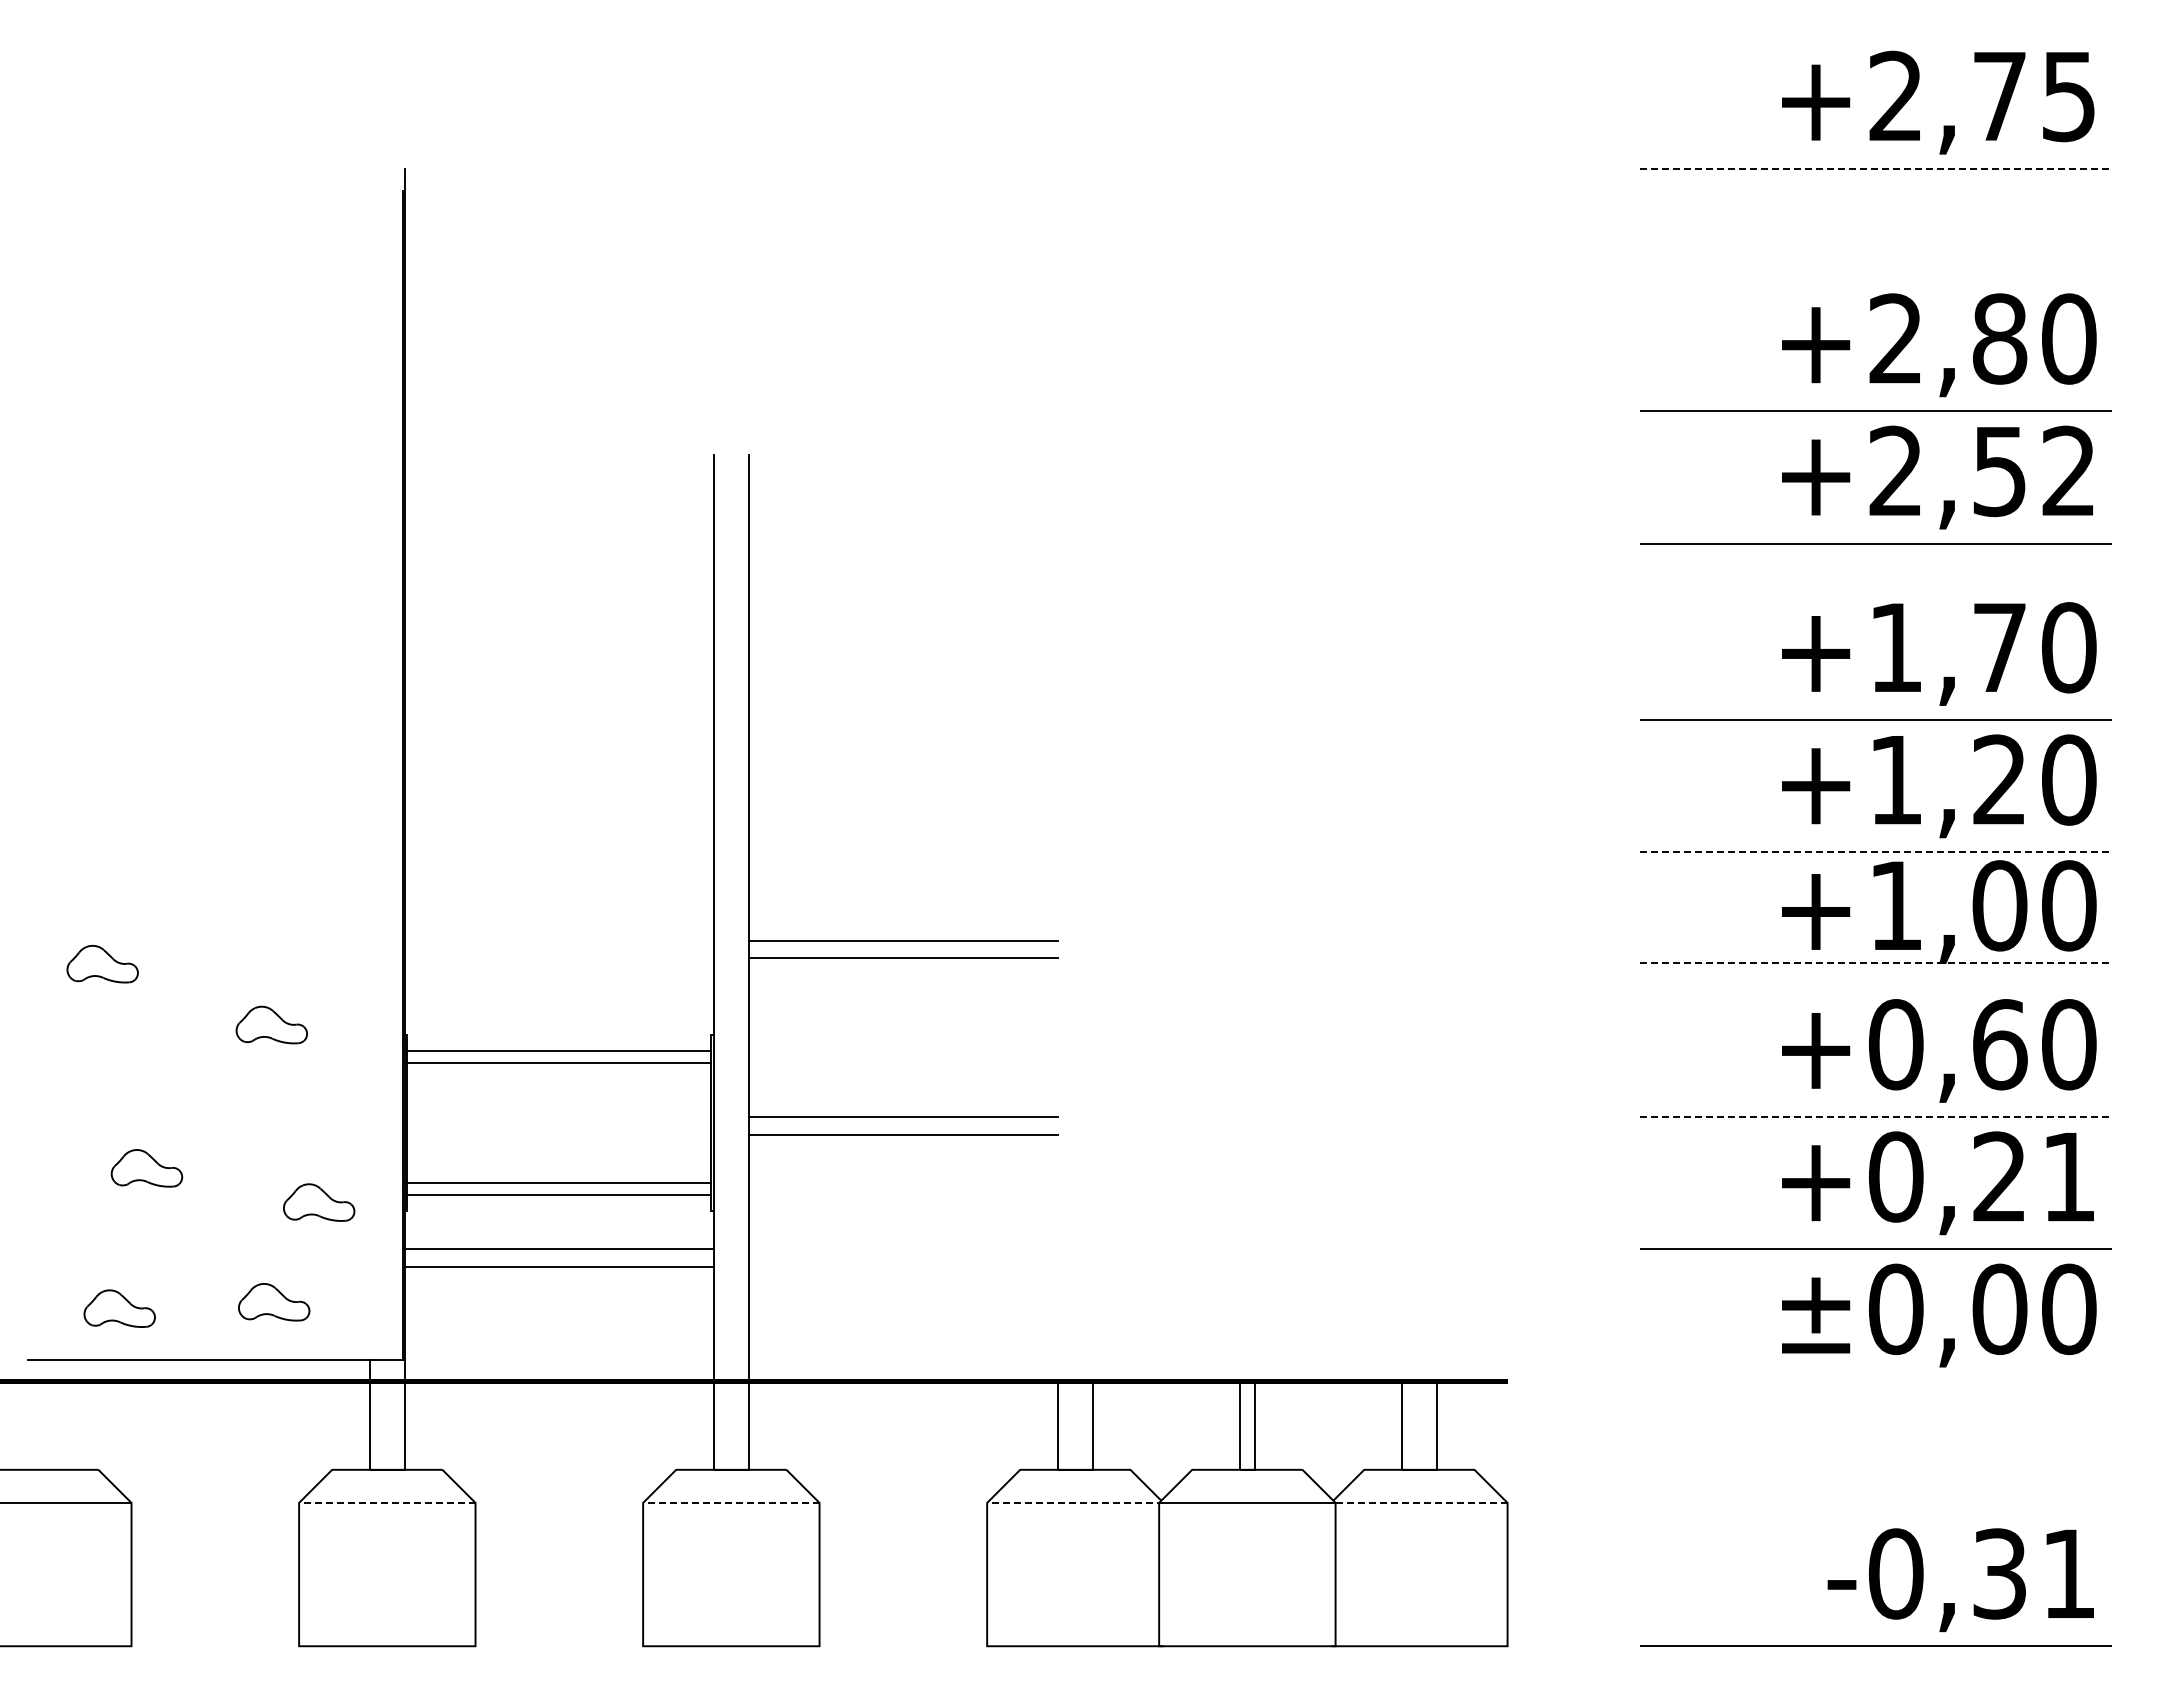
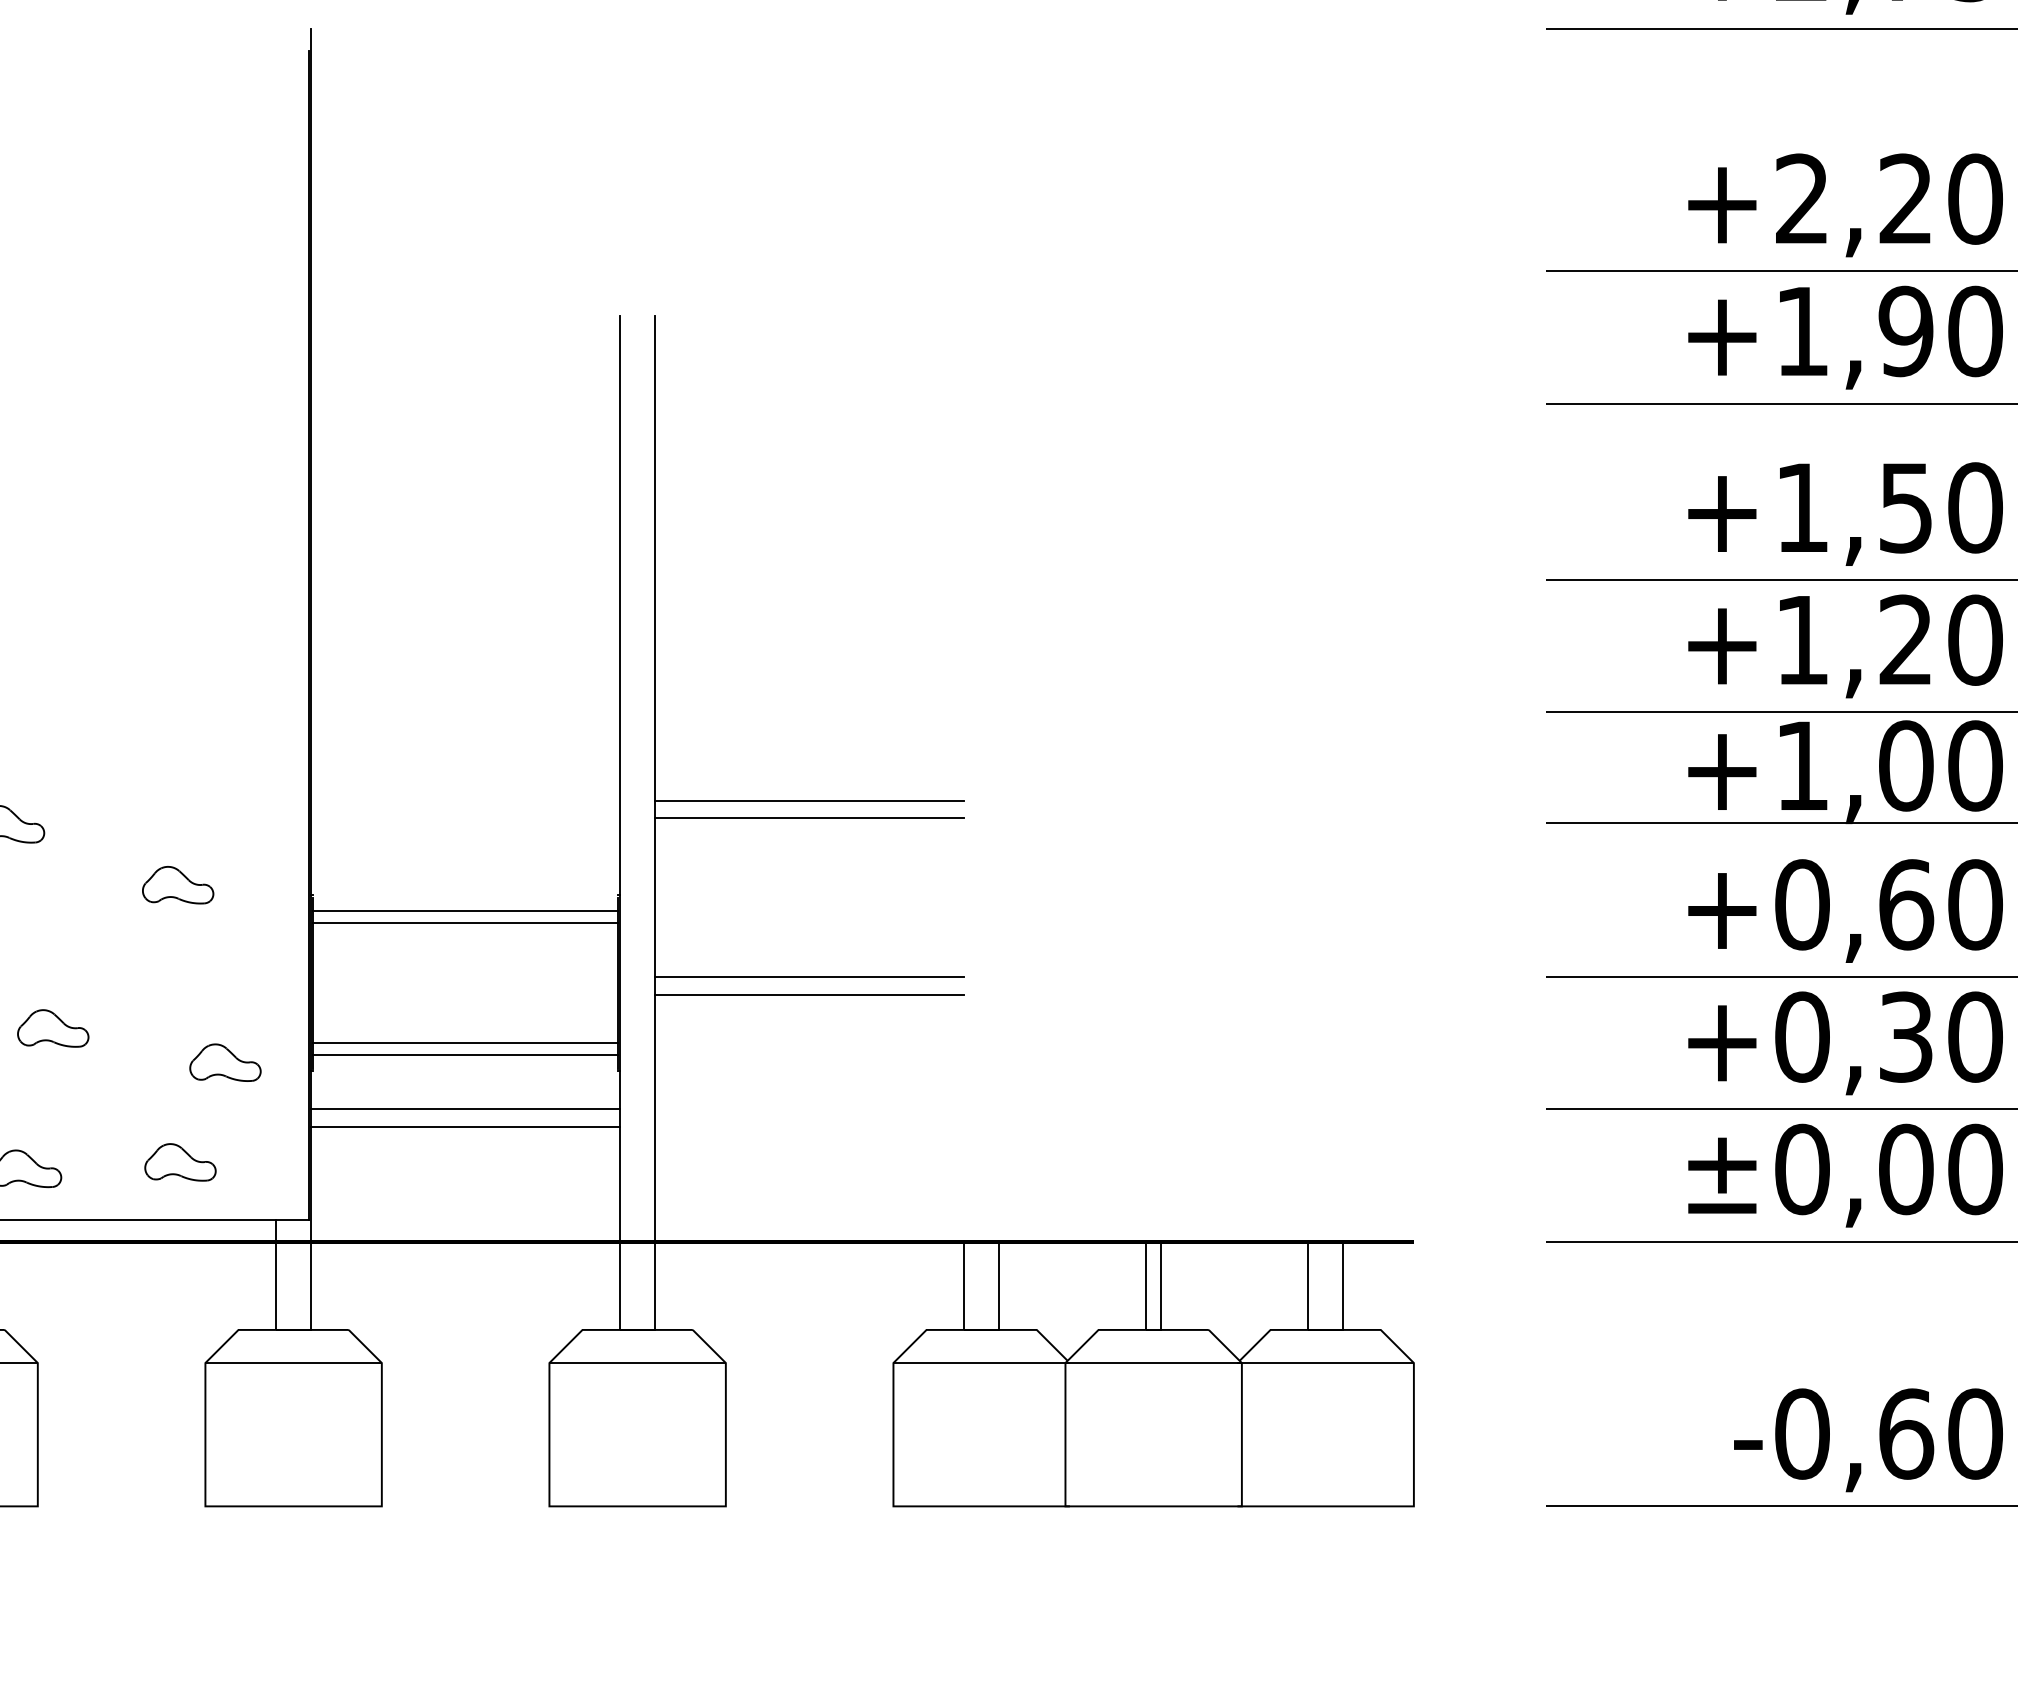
line: (1875, 168) -> (1781, 28), dashed -> solid
text: (1999, 338) -> (1905, 198), +2,80 -> +2,20
text: (1982, 471) -> (1888, 331), +2,52 -> +1,90
text: (1999, 648) -> (1905, 508), +1,70 -> +1,50
line: (1875, 852) -> (1781, 712), dashed -> solid
line: (1875, 962) -> (1781, 822), dashed -> solid
line: (1875, 1116) -> (1781, 976), dashed -> solid
text: (2034, 1176) -> (1940, 1036), +0,21 -> +0,30
line: (1875, 1381) -> (1781, 1241), added
line: (386, 1502) -> (292, 1362), dashed -> solid
line: (730, 1502) -> (636, 1362), dashed -> solid
line: (1074, 1502) -> (980, 1362), dashed -> solid
line: (1418, 1502) -> (1324, 1362), dashed -> solid
text: (2034, 1573) -> (1940, 1433), -0,31 -> -0,60

